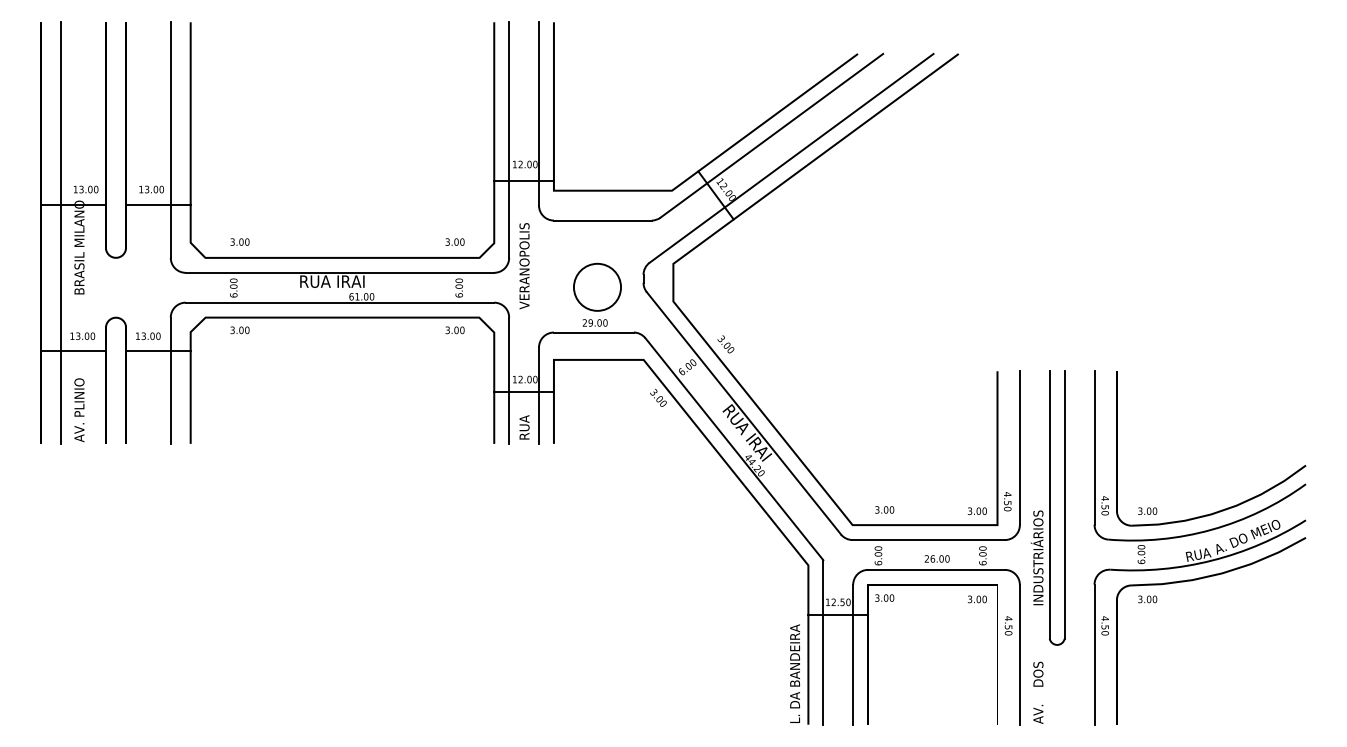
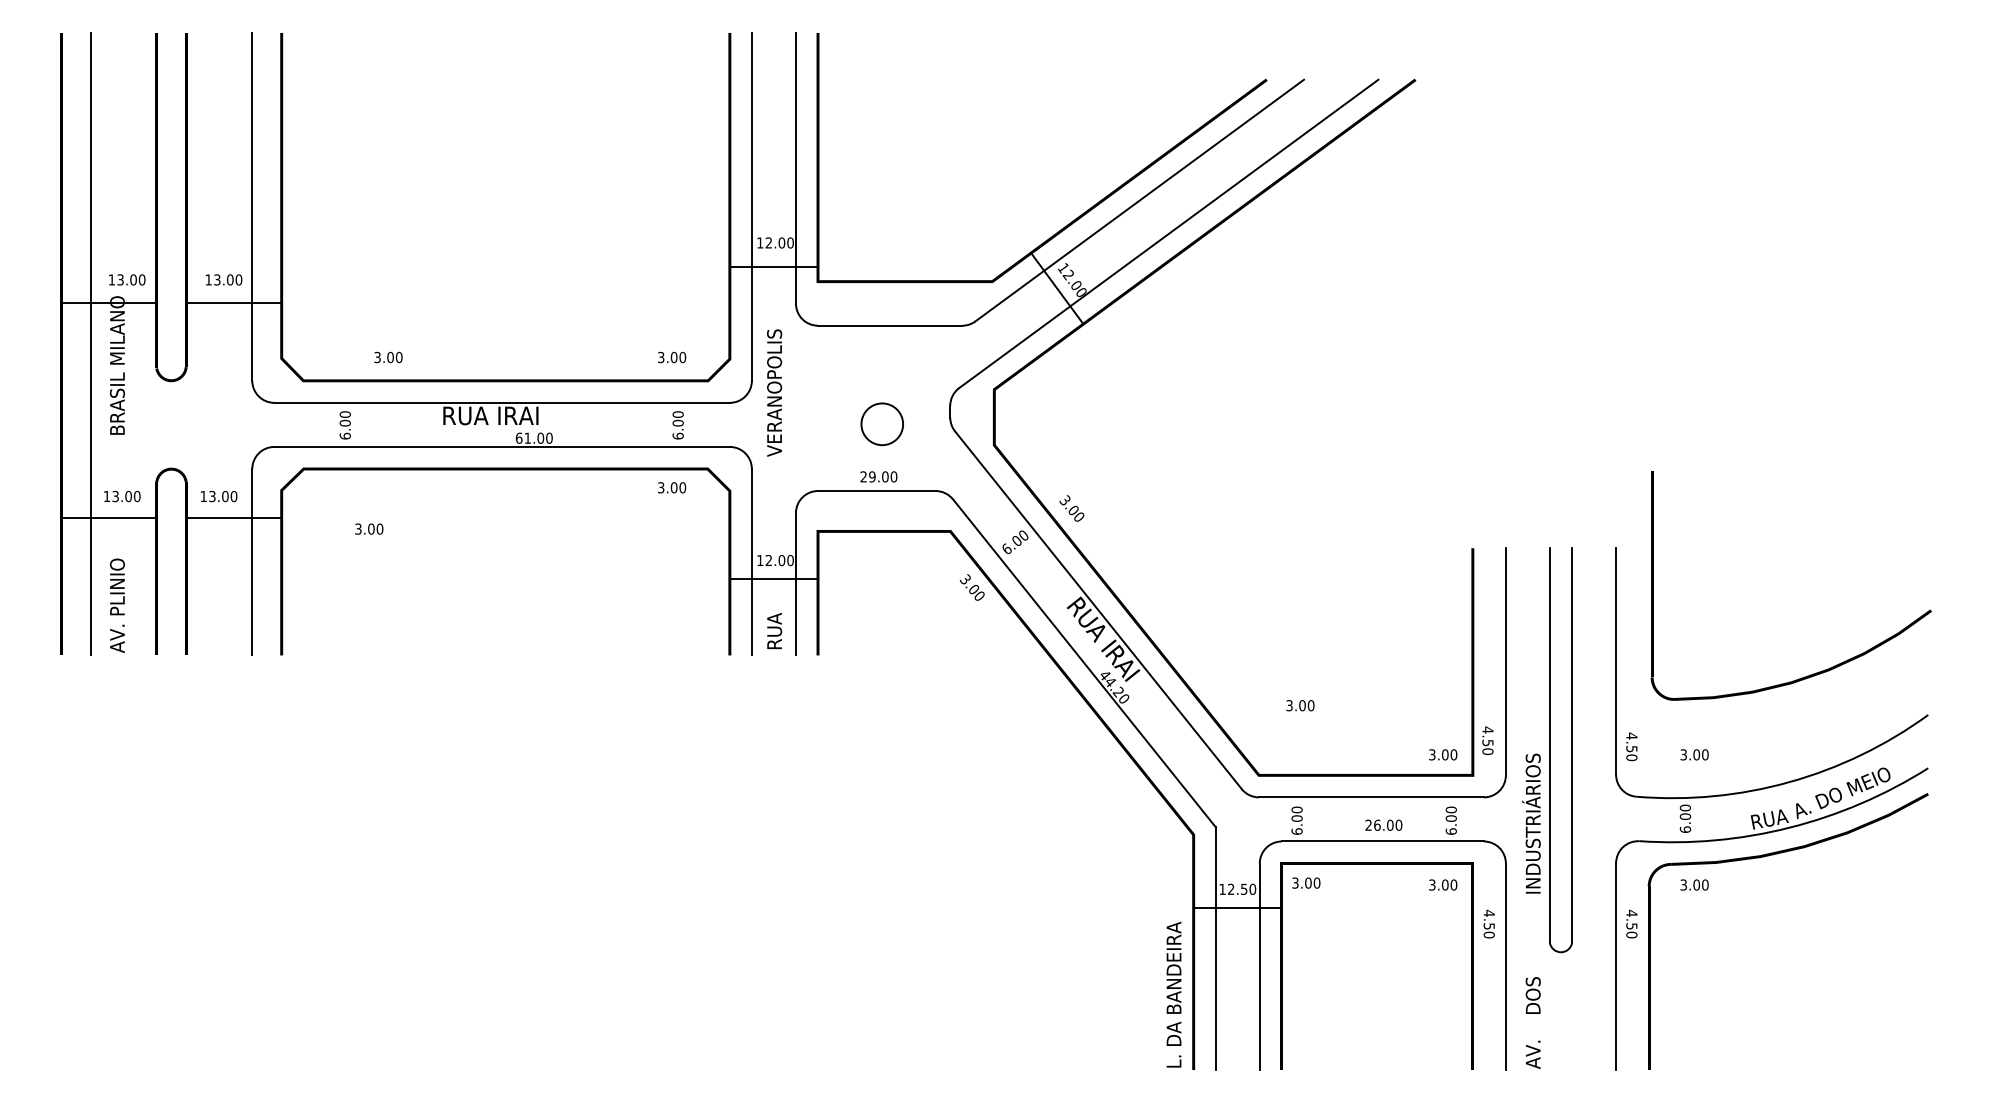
text: (239, 241) -> (387, 356), moved
circle: (597, 286) -> (882, 423), size x0.6
text: (239, 330) -> (368, 529), moved
curve: (1230, 506) -> (1819, 671), moved
text: (884, 509) -> (1300, 705), moved

